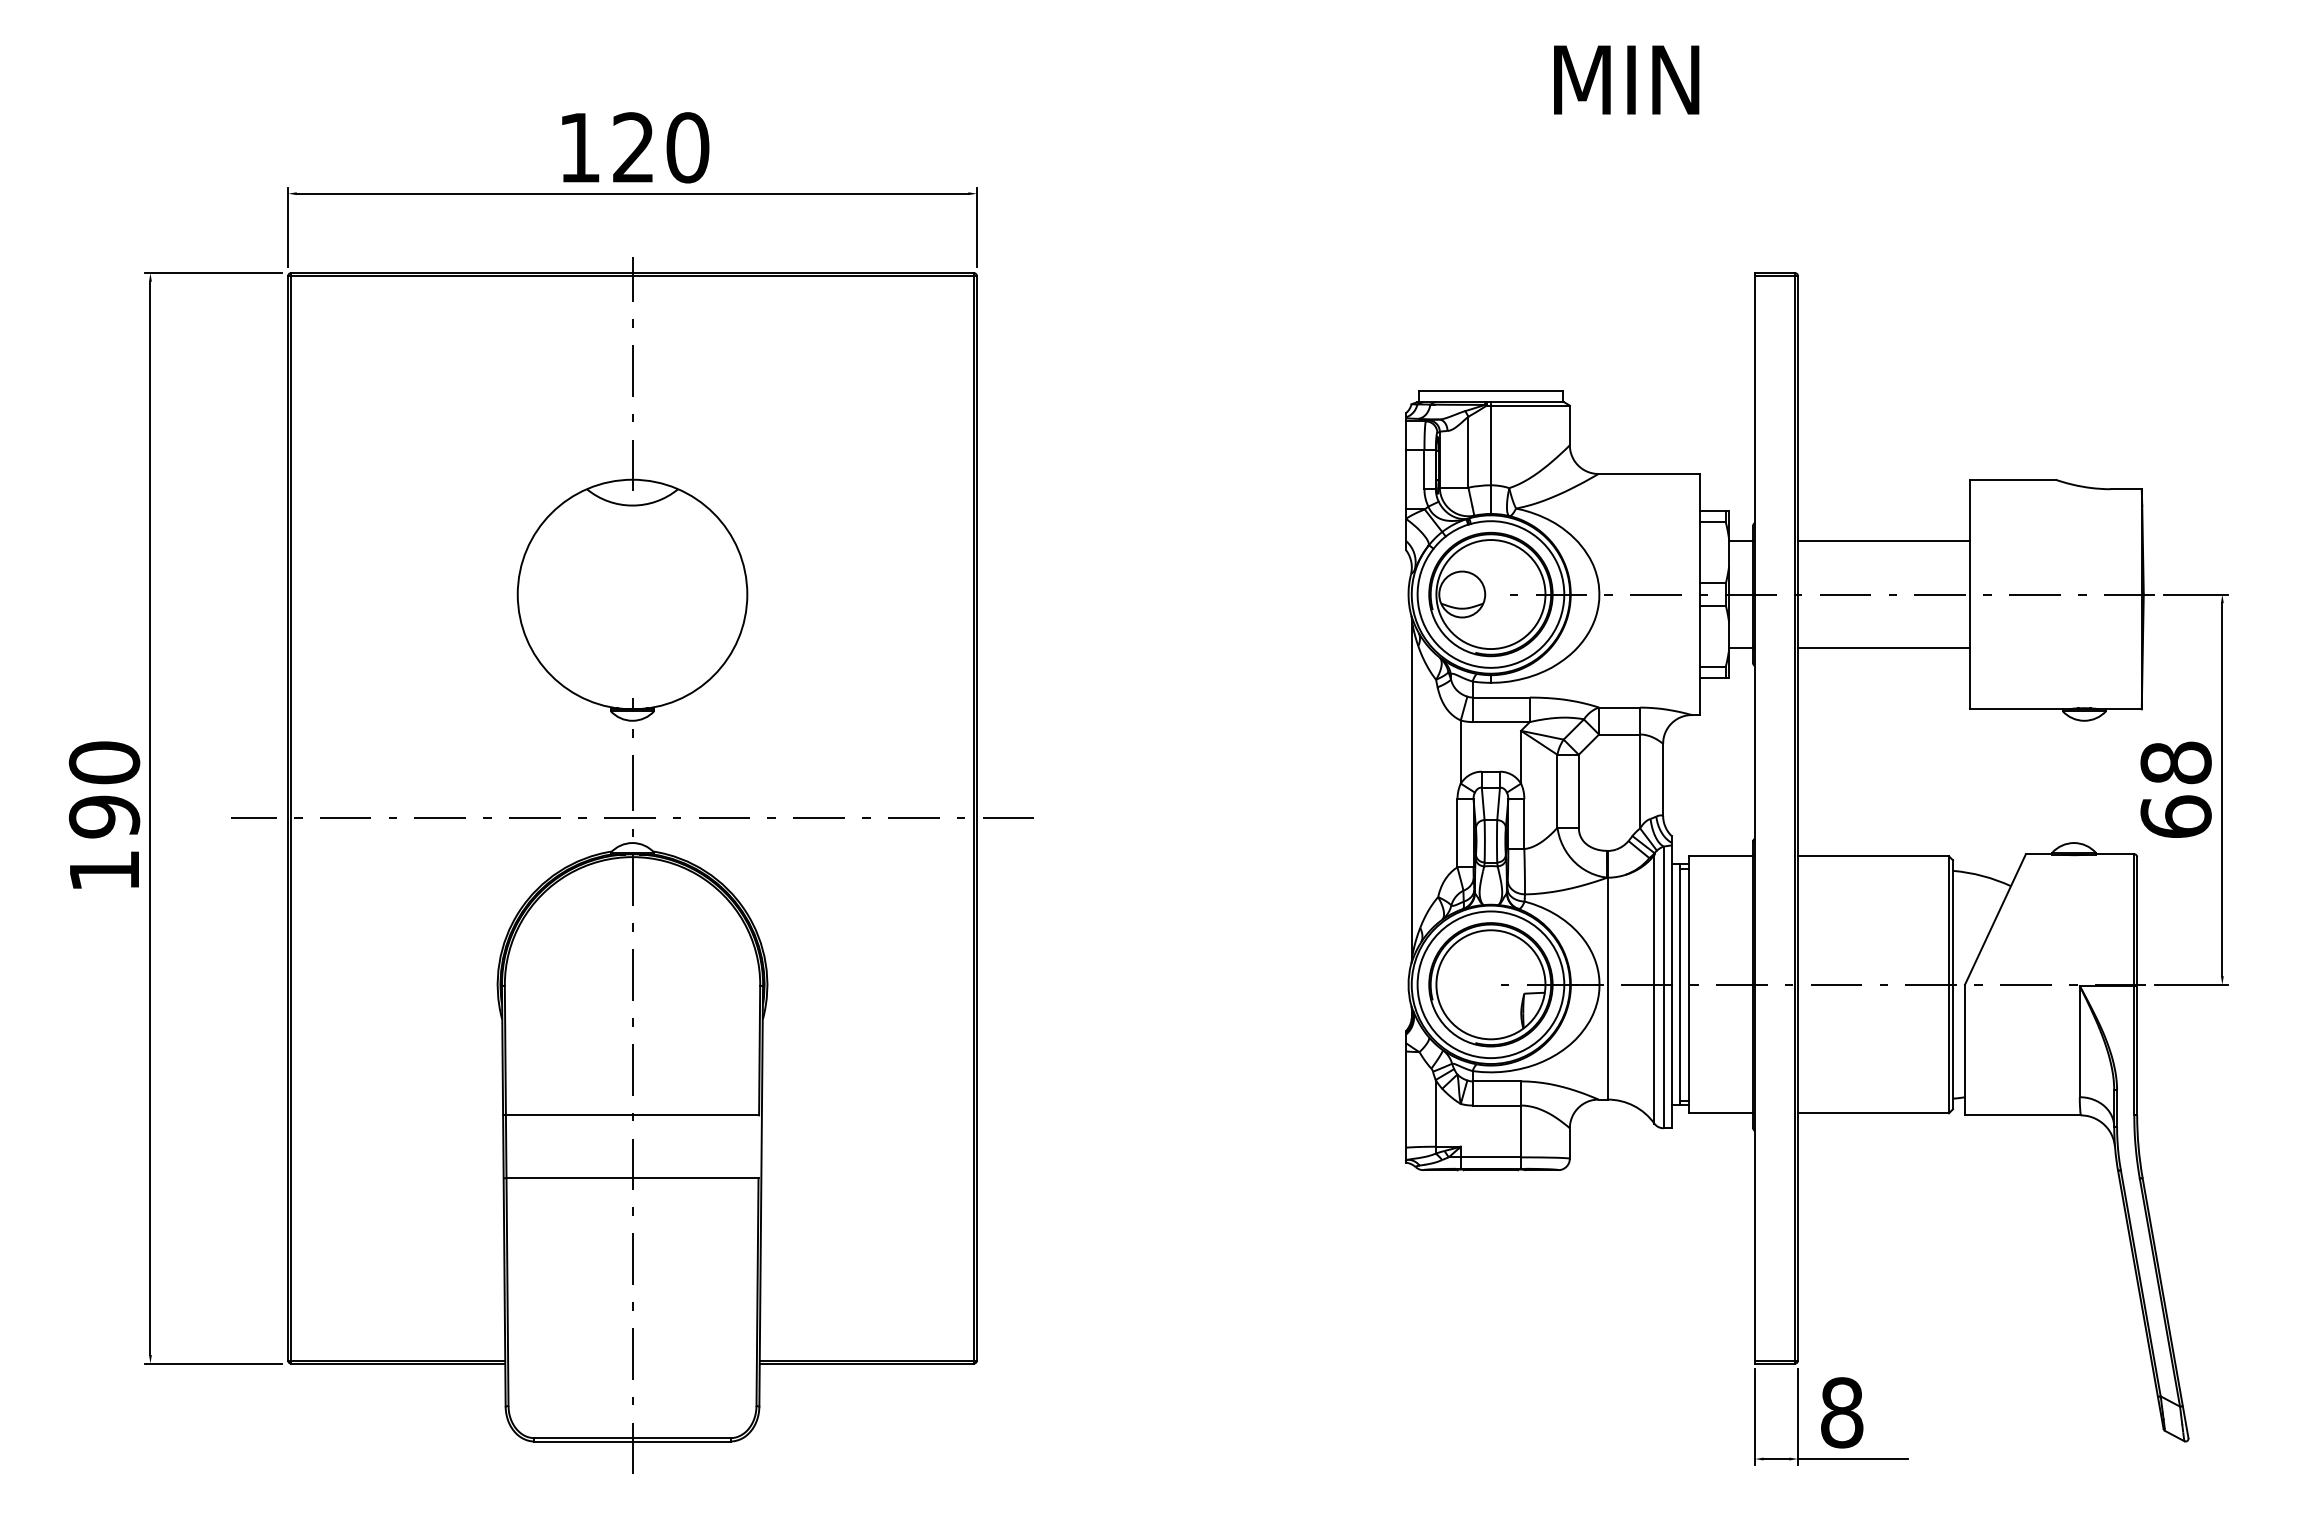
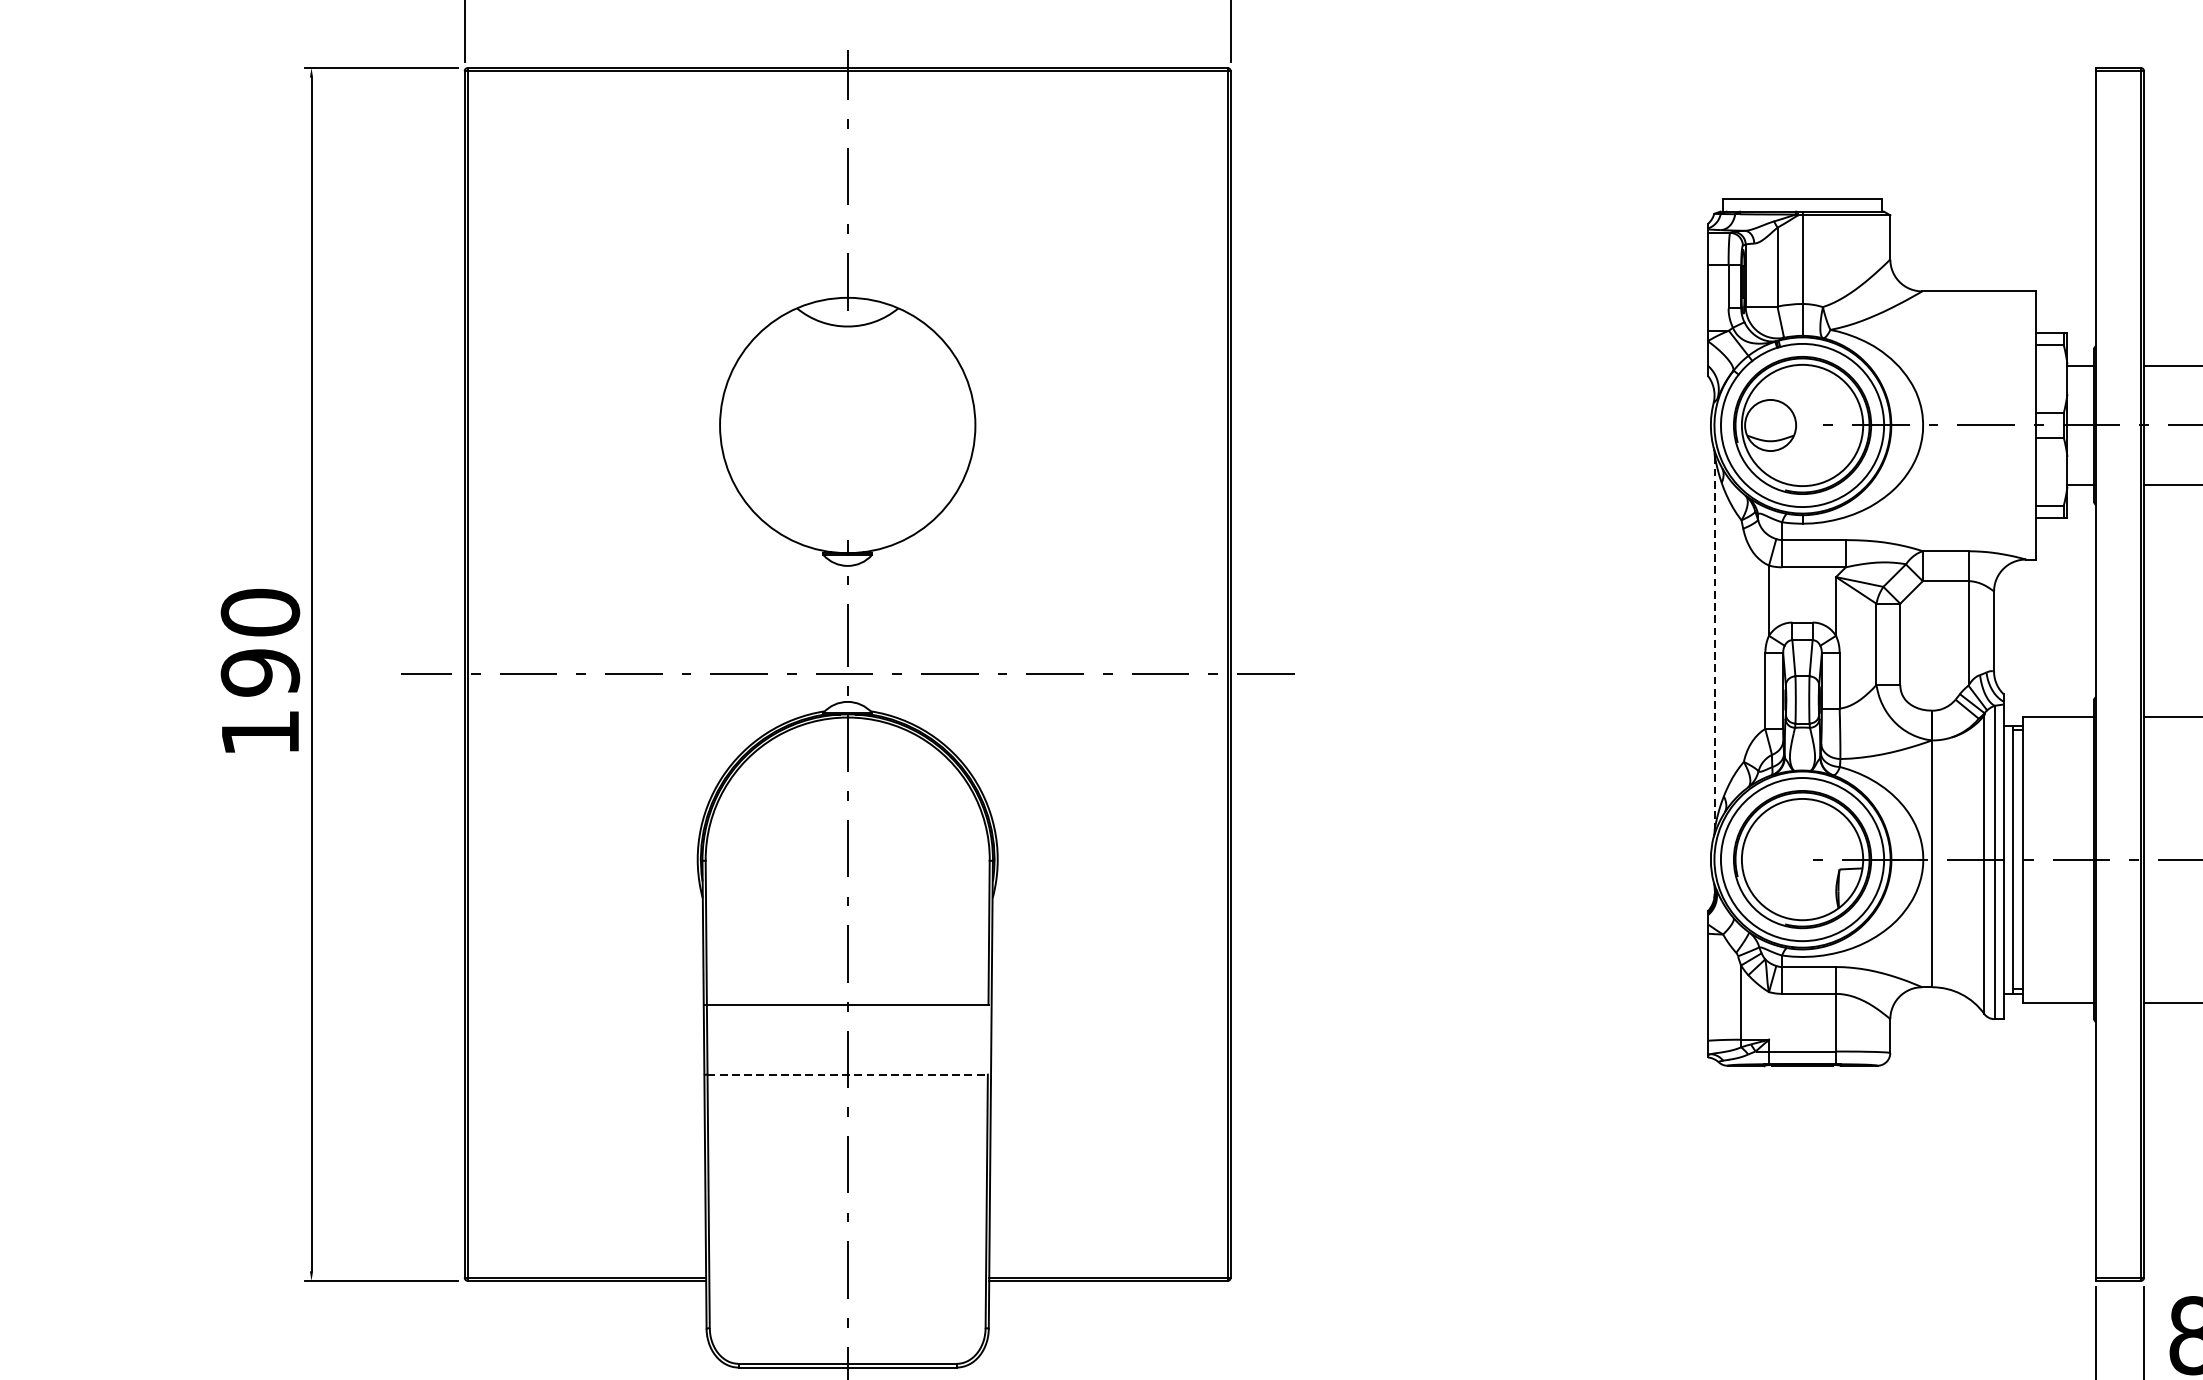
line: (1412, 790) -> (1715, 643), solid -> dashed
line: (633, 1178) -> (848, 1075), solid -> dashed

